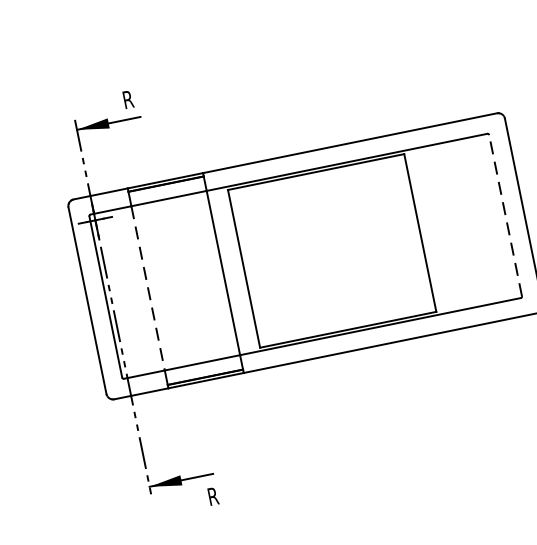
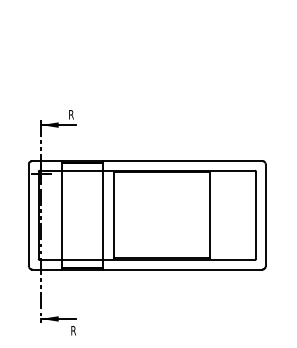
line: (504, 216) -> (255, 215), dashed -> solid
line: (147, 288) -> (61, 215), dashed -> solid

